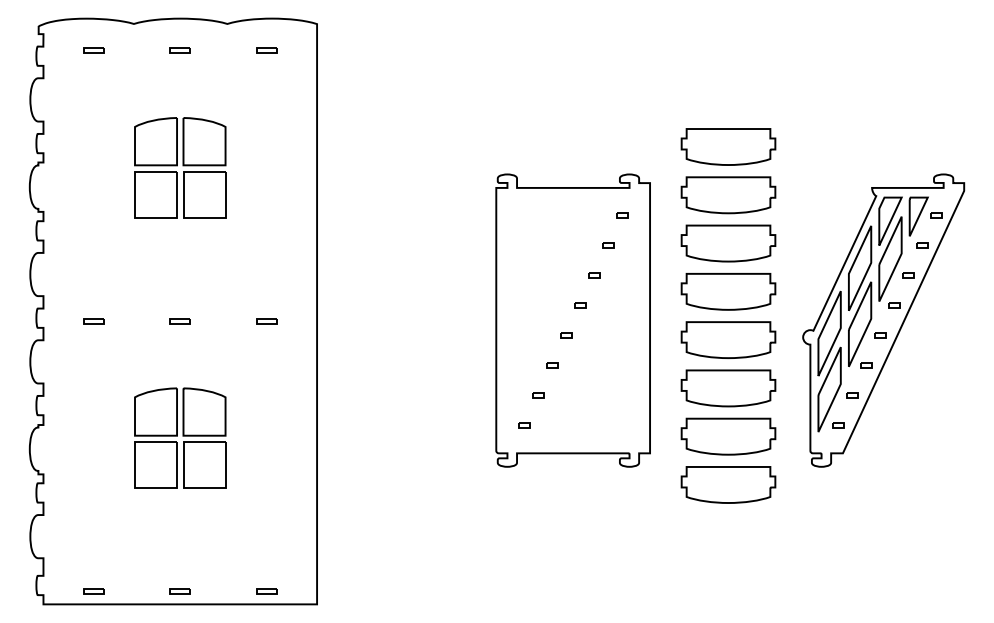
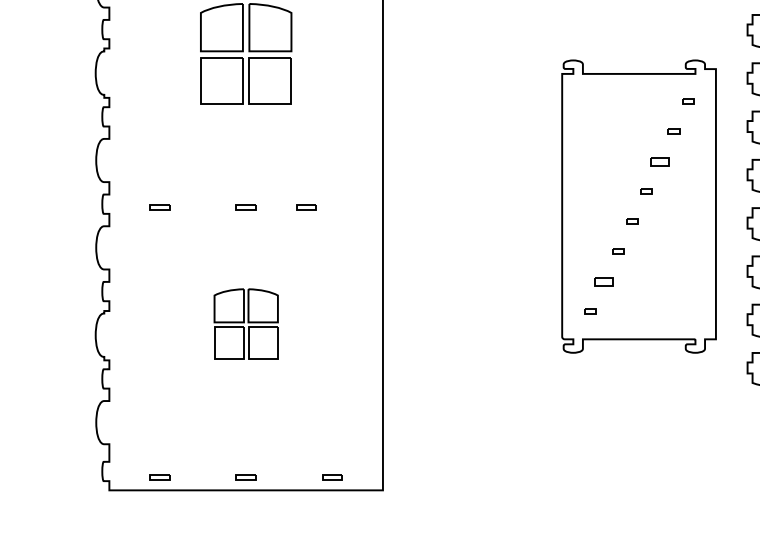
part: (594, 275) -> (660, 161), size x1.6
part: (266, 321) -> (306, 207), moved
part: (538, 395) -> (604, 281), size x1.6
part: (180, 437) -> (246, 323), size x0.7

